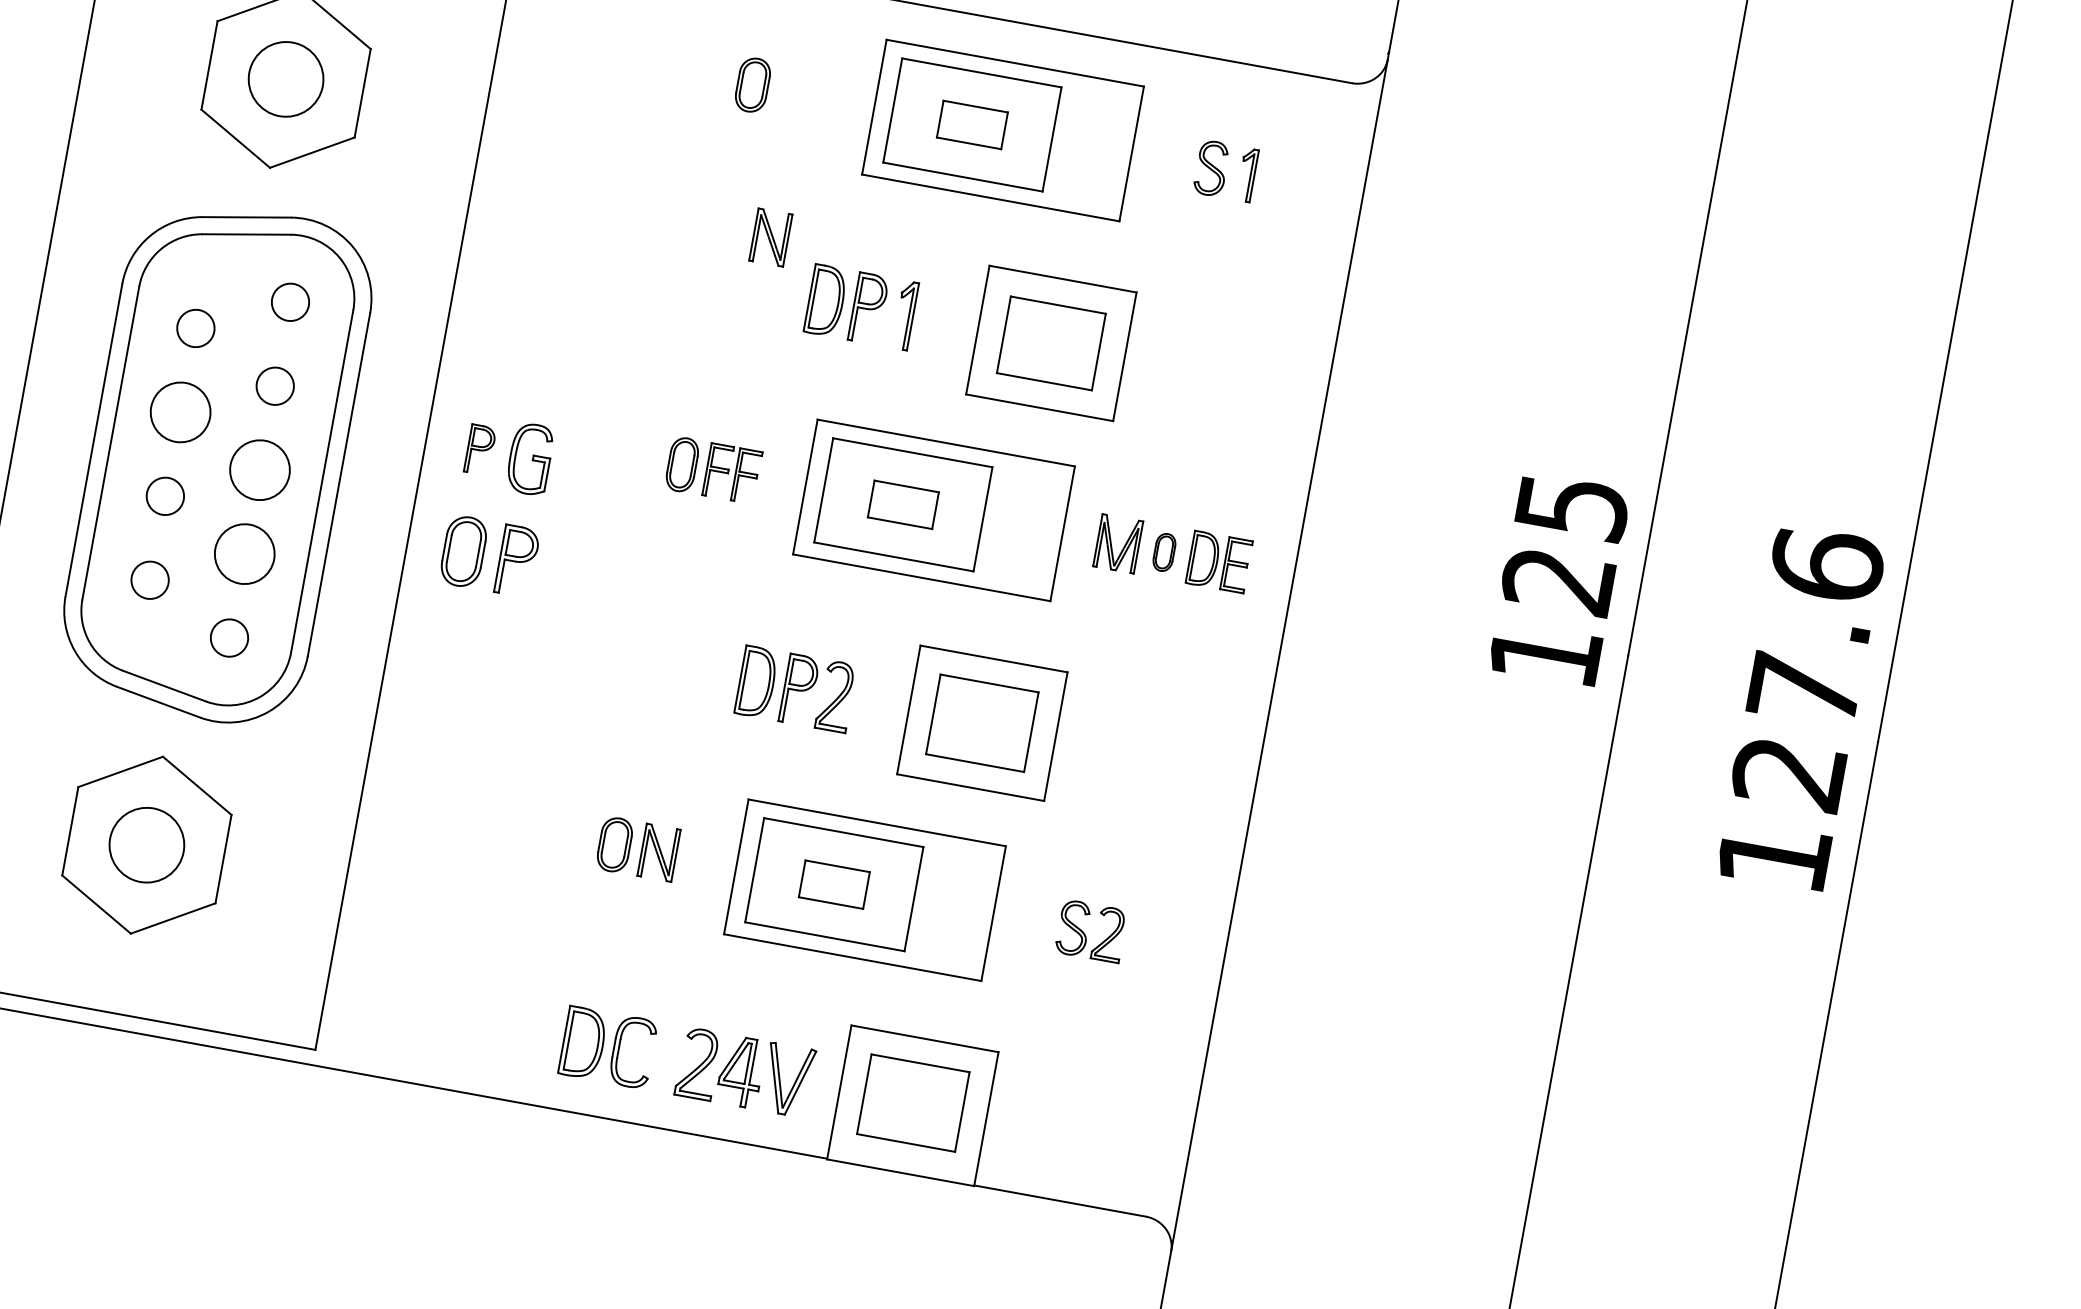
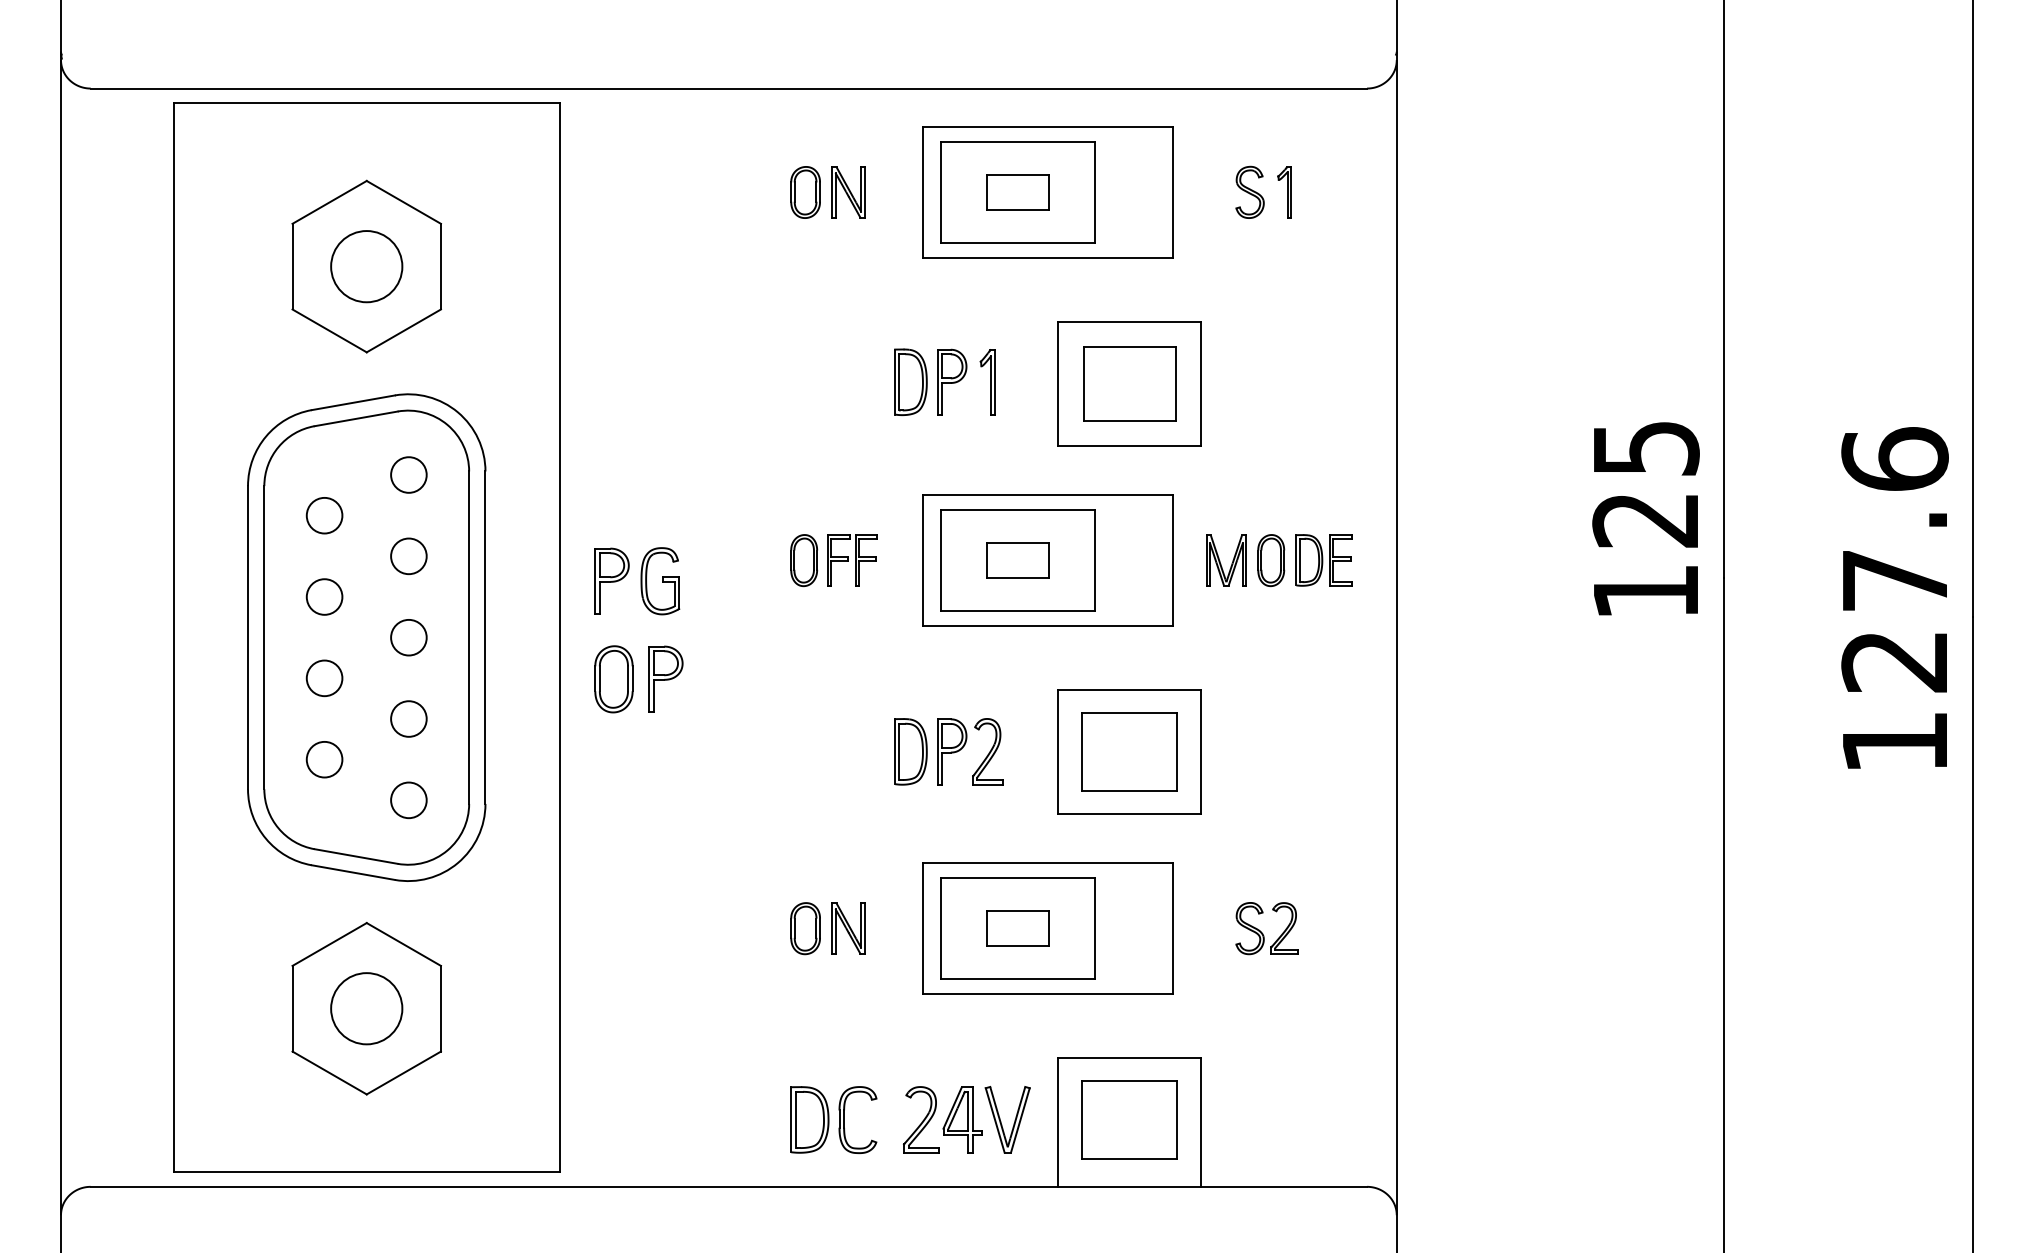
part: (770, 237) -> (848, 192), moved
circle: (180, 411) -> (324, 596), size x0.62
part: (479, 449) -> (611, 580), size x1.43
circle: (259, 469) -> (408, 637), size x0.62
part: (1164, 552) -> (1271, 560), size x1.43
circle: (244, 553) -> (408, 718), size x0.62

